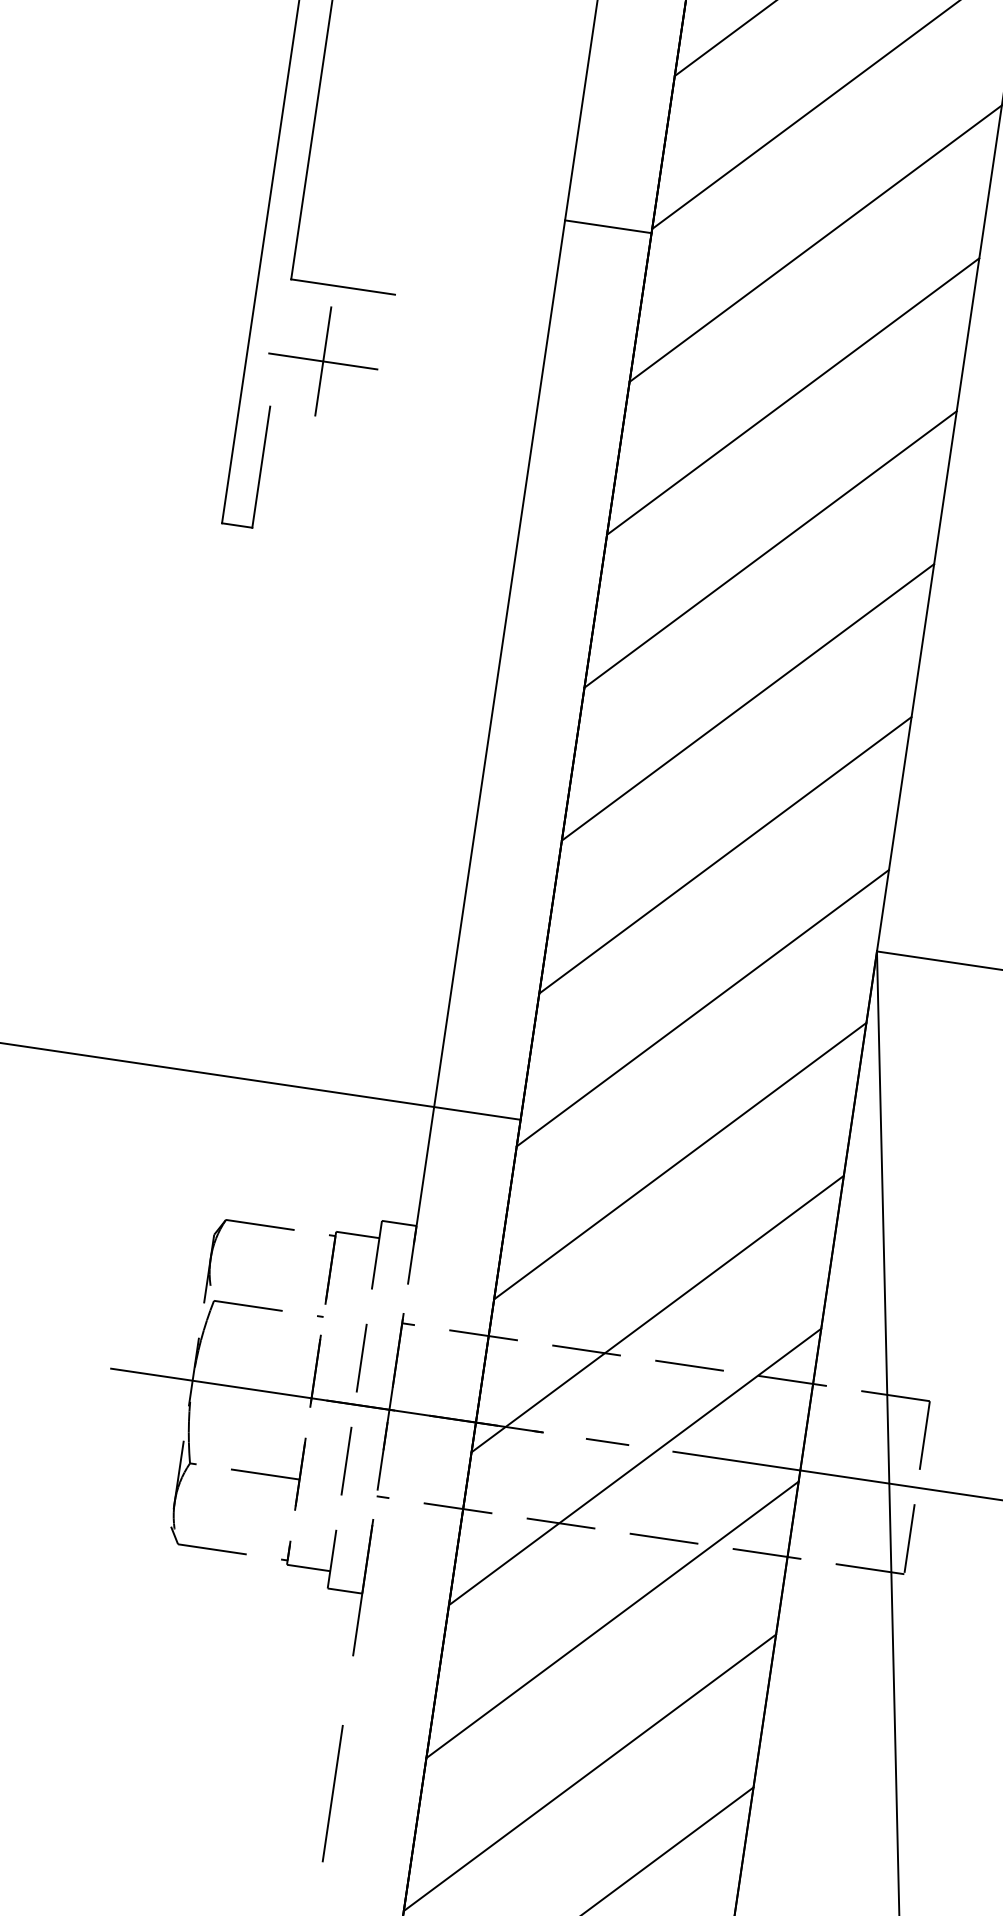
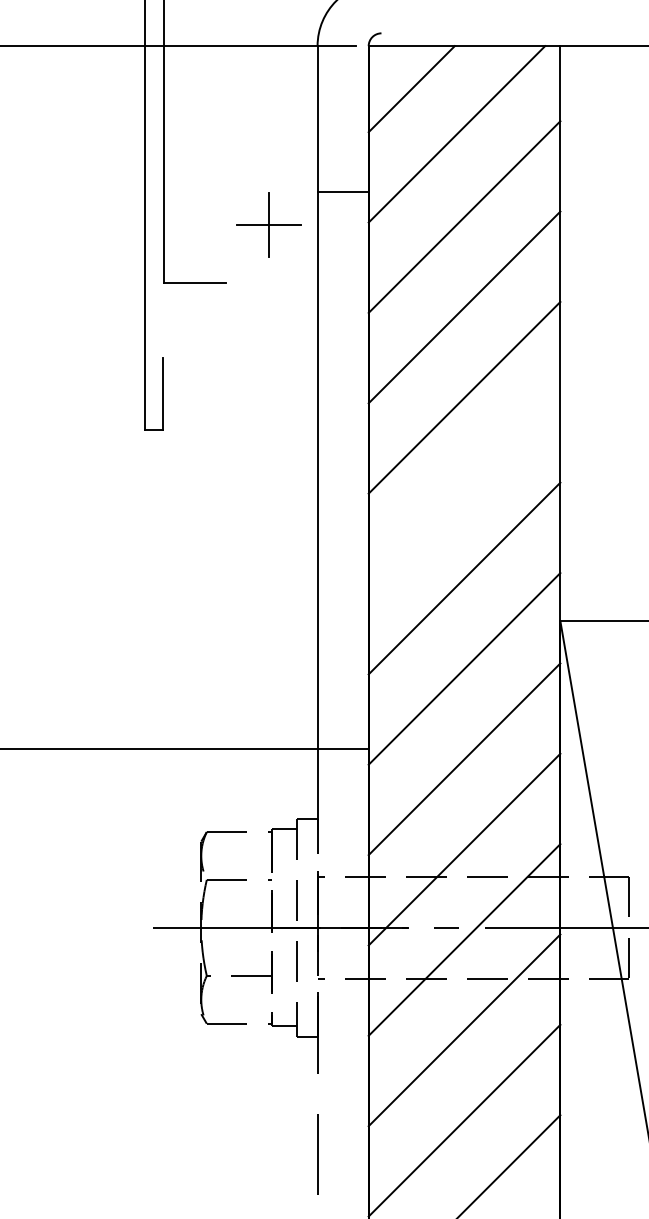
line: (607, 227) -> (342, 192), moved
part: (322, 360) -> (268, 224), moved
line: (747, 702) -> (464, 488), removed

